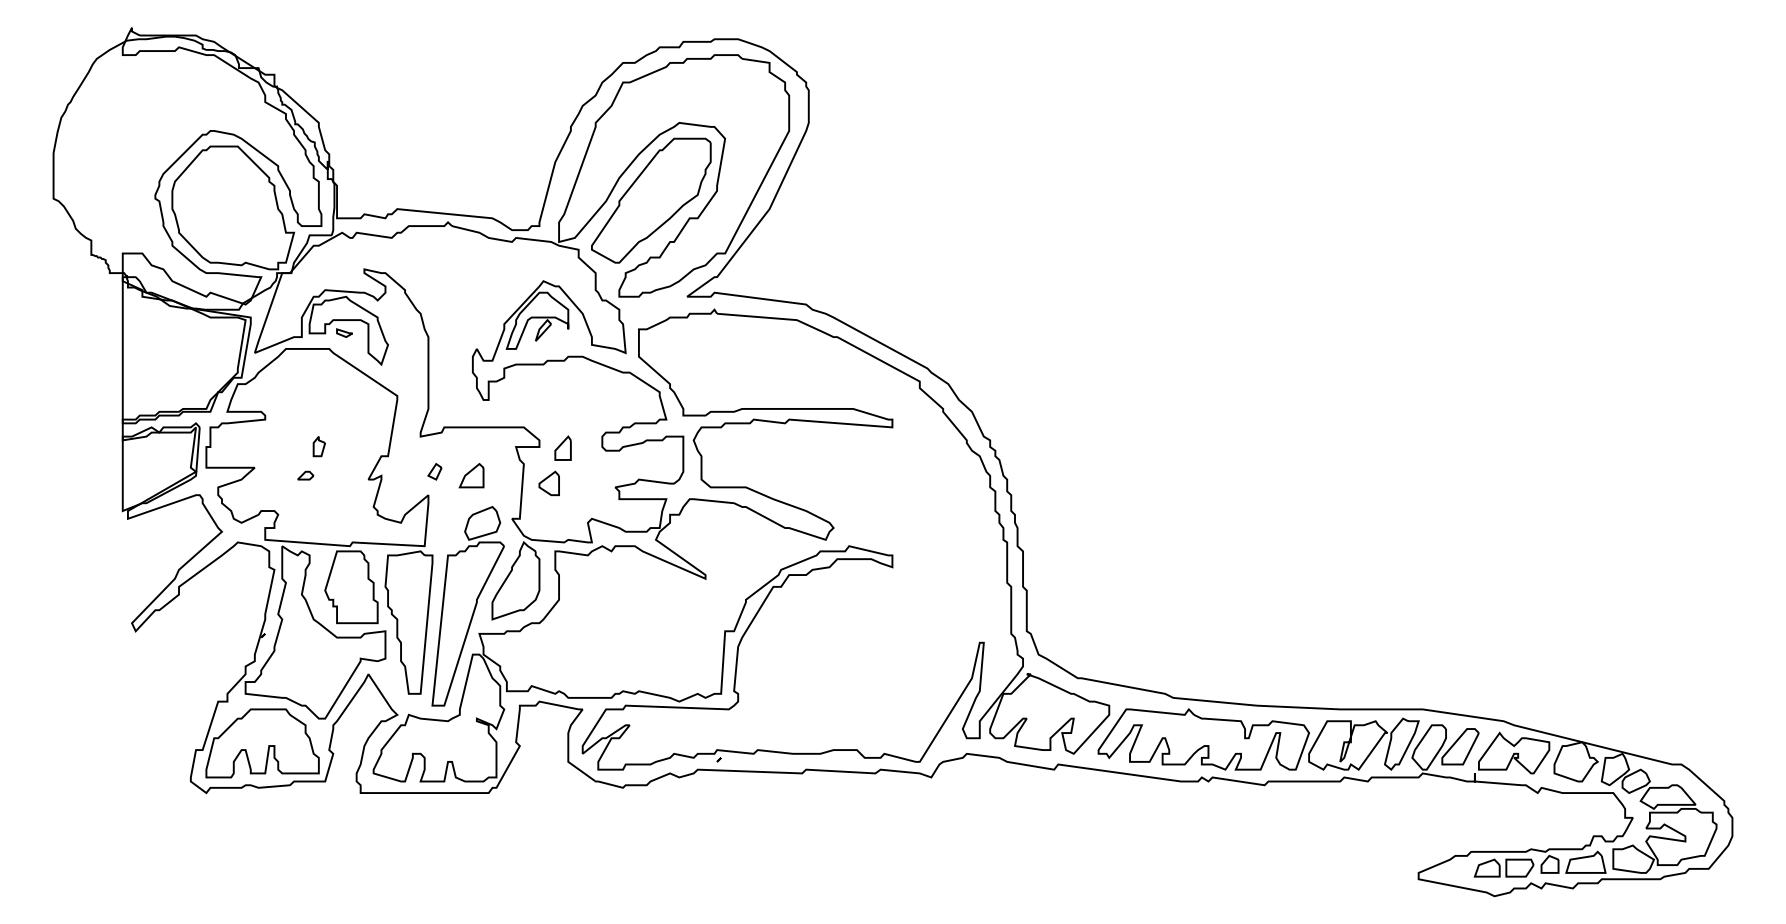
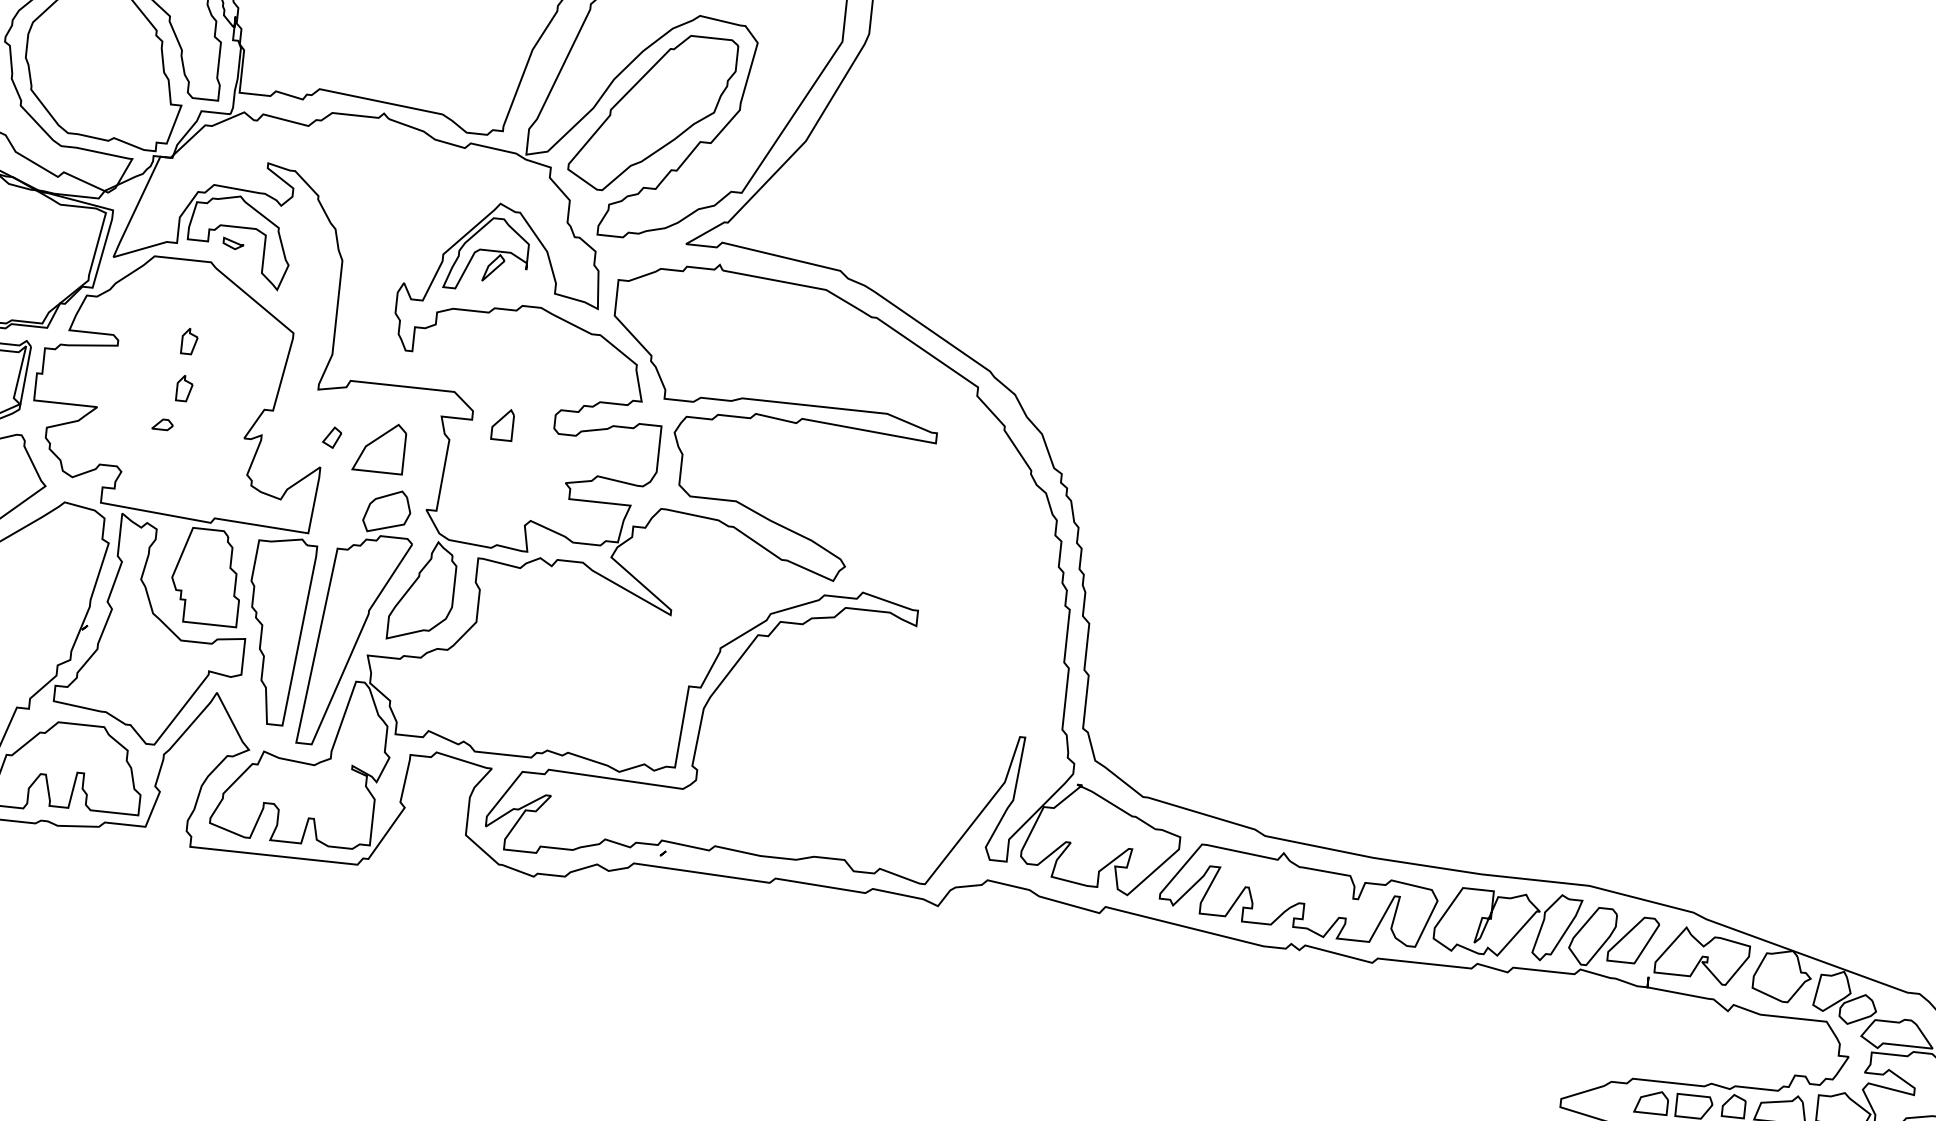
part: (318, 410) -> (188, 341), added
part: (471, 475) -> (379, 447), size x1.6
part: (548, 483) -> (478, 468), removed

